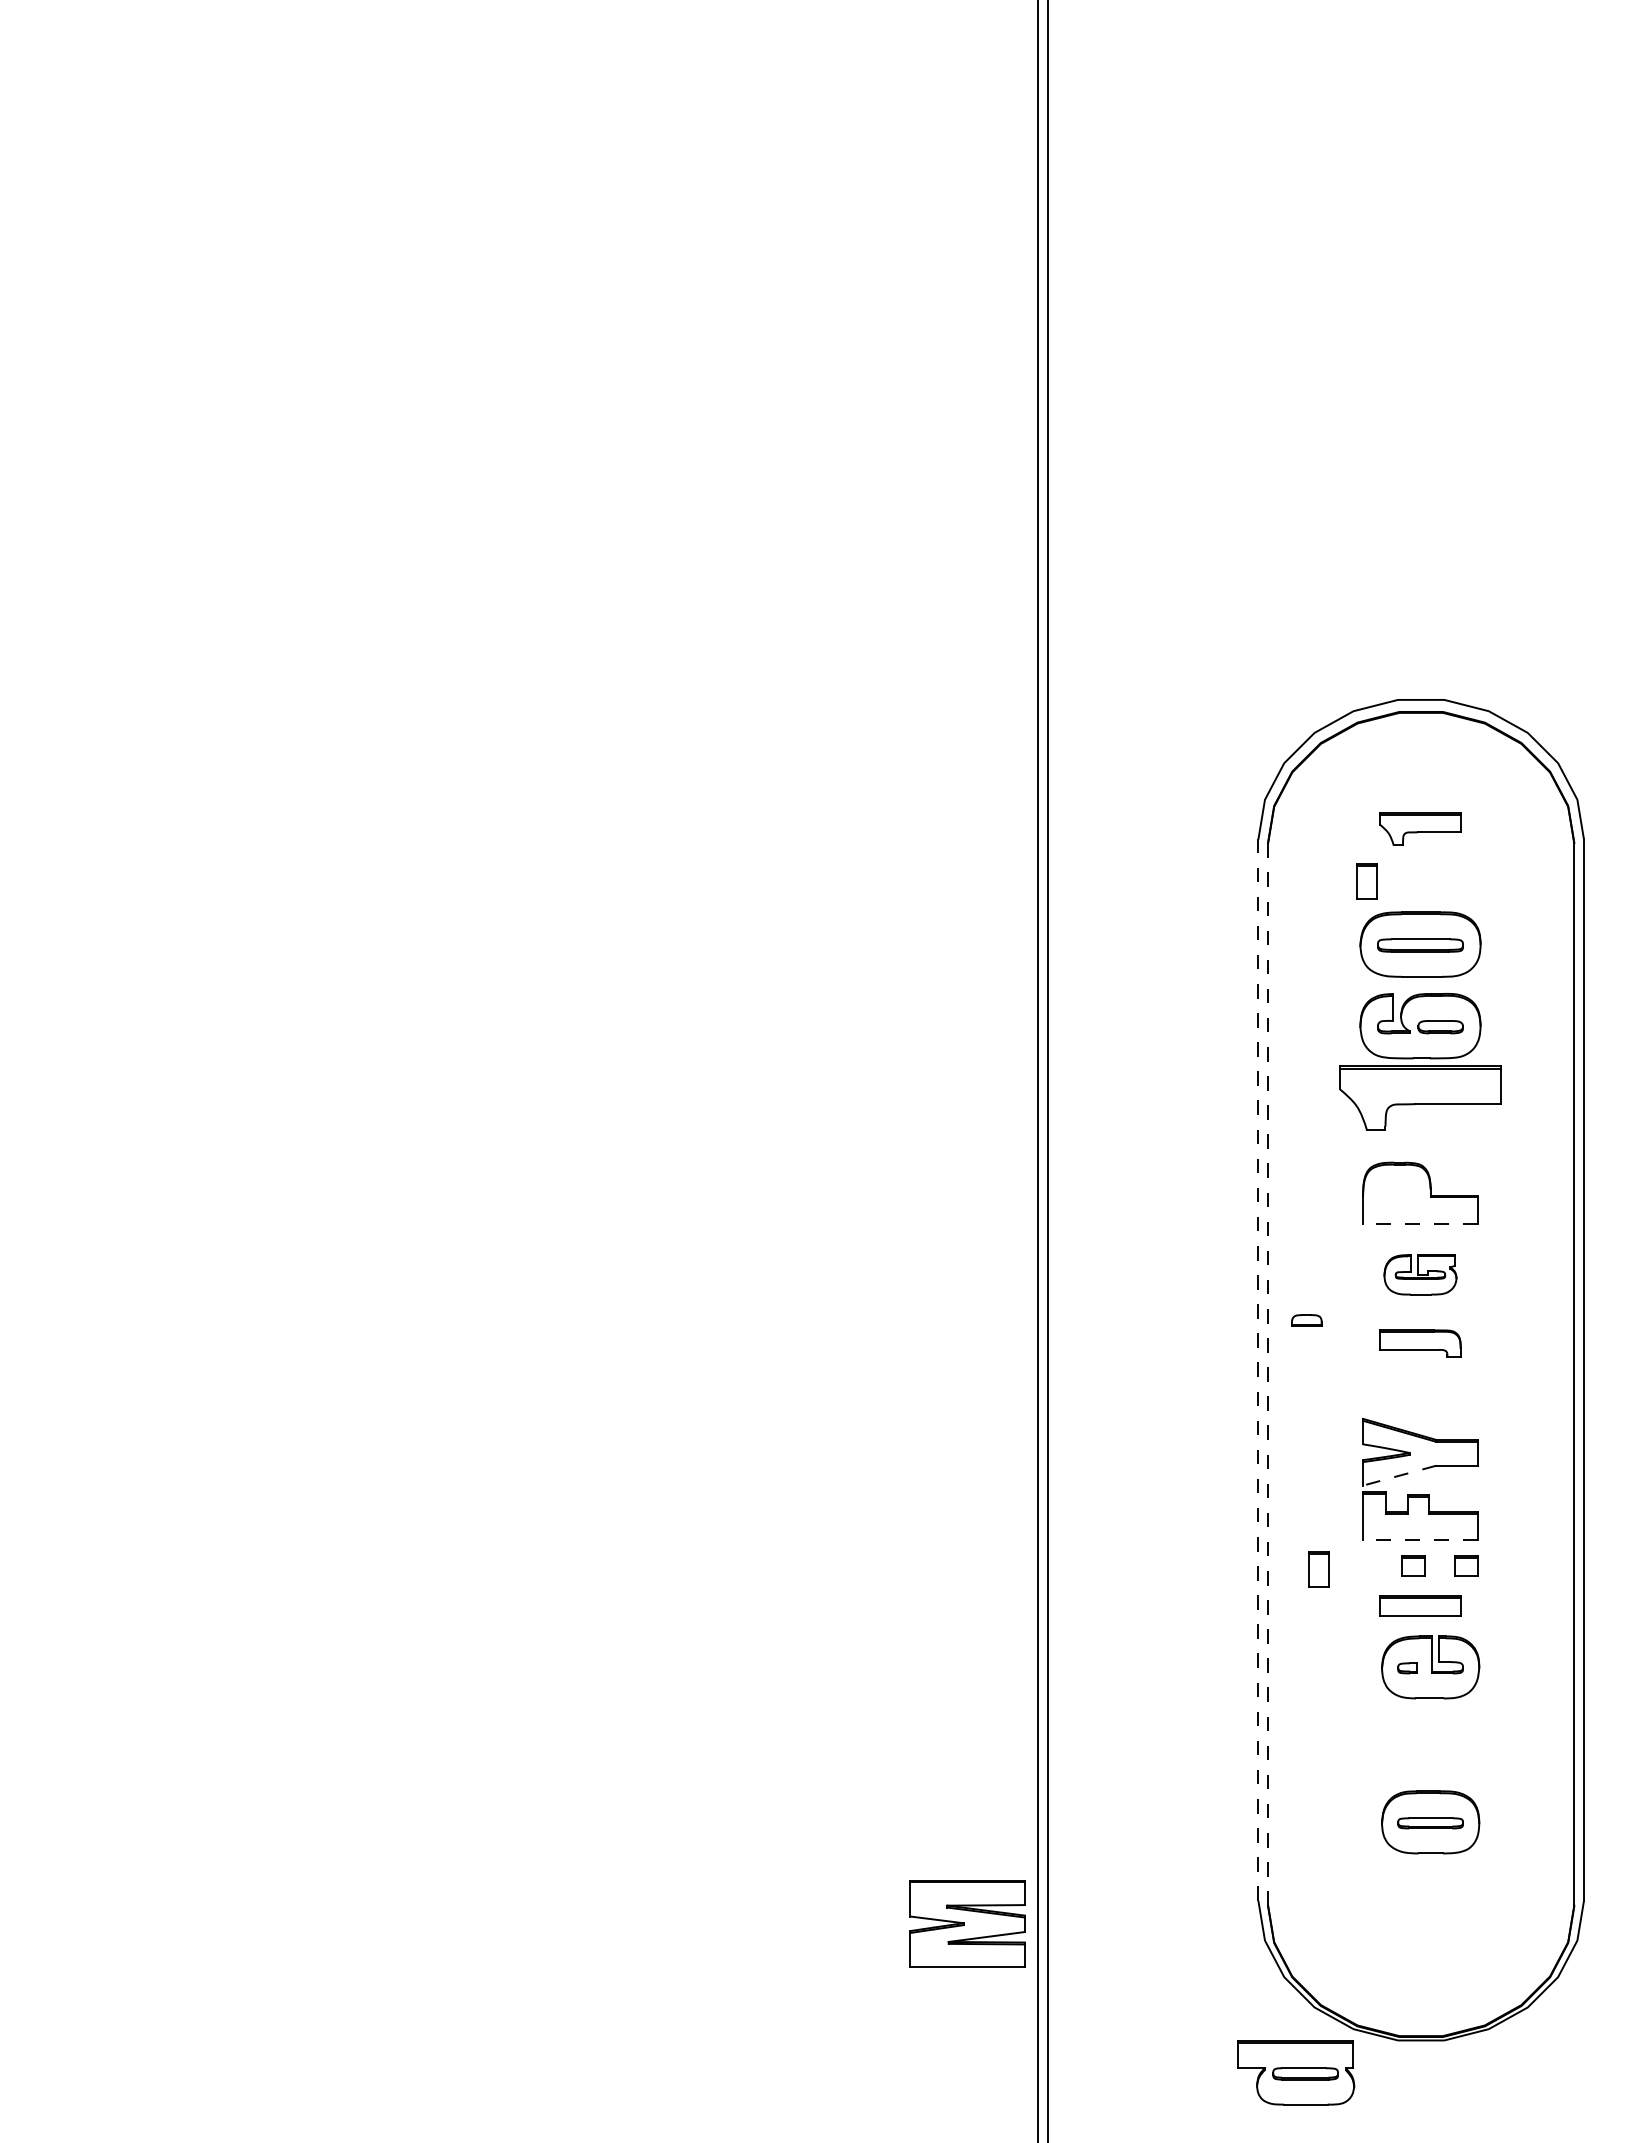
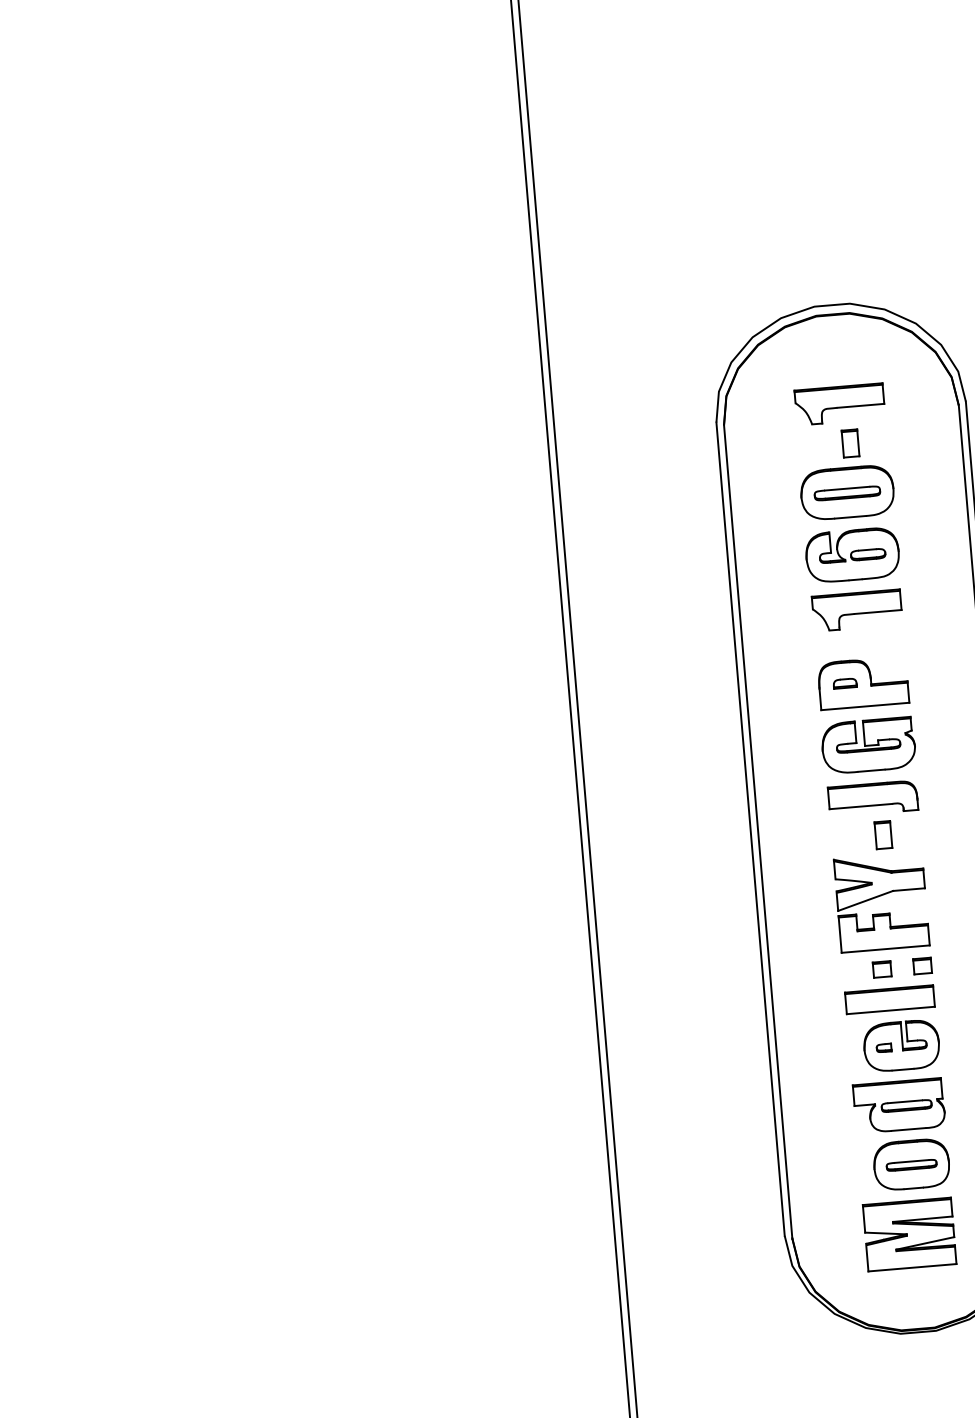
part: (1420, 829) -> (839, 404), size x1.43
part: (1366, 881) -> (850, 443), moved
part: (1420, 1098) -> (857, 610), size x0.71
line: (1419, 1223) -> (864, 706), dashed -> solid
part: (1420, 1274) -> (868, 745), size x1.67
part: (1306, 1320) -> (844, 683), moved
part: (1420, 1343) -> (873, 798), size x1.43
line: (1258, 1370) -> (750, 829), dashed -> solid
line: (1267, 1374) -> (757, 831), dashed -> solid
line: (1399, 1475) -> (865, 900), dashed -> solid
line: (1419, 1540) -> (884, 949), dashed -> solid
part: (1318, 1569) -> (883, 835), moved
part: (1420, 1605) -> (889, 999), size x1.43
part: (967, 1923) -> (909, 1234), moved
part: (1296, 2072) -> (899, 1105), moved

